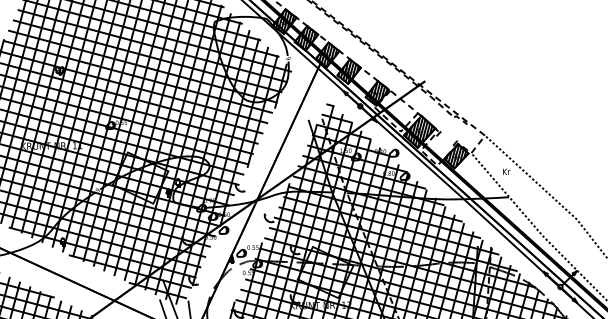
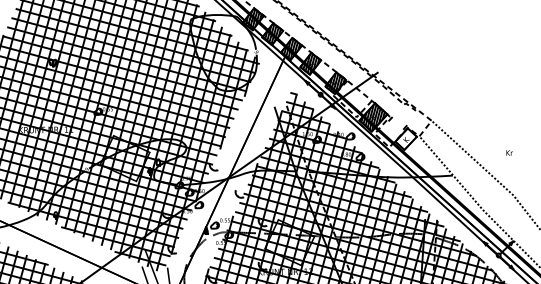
hatch: (457, 155) -> (407, 138), removed
text: (506, 171) -> (509, 152), moved

